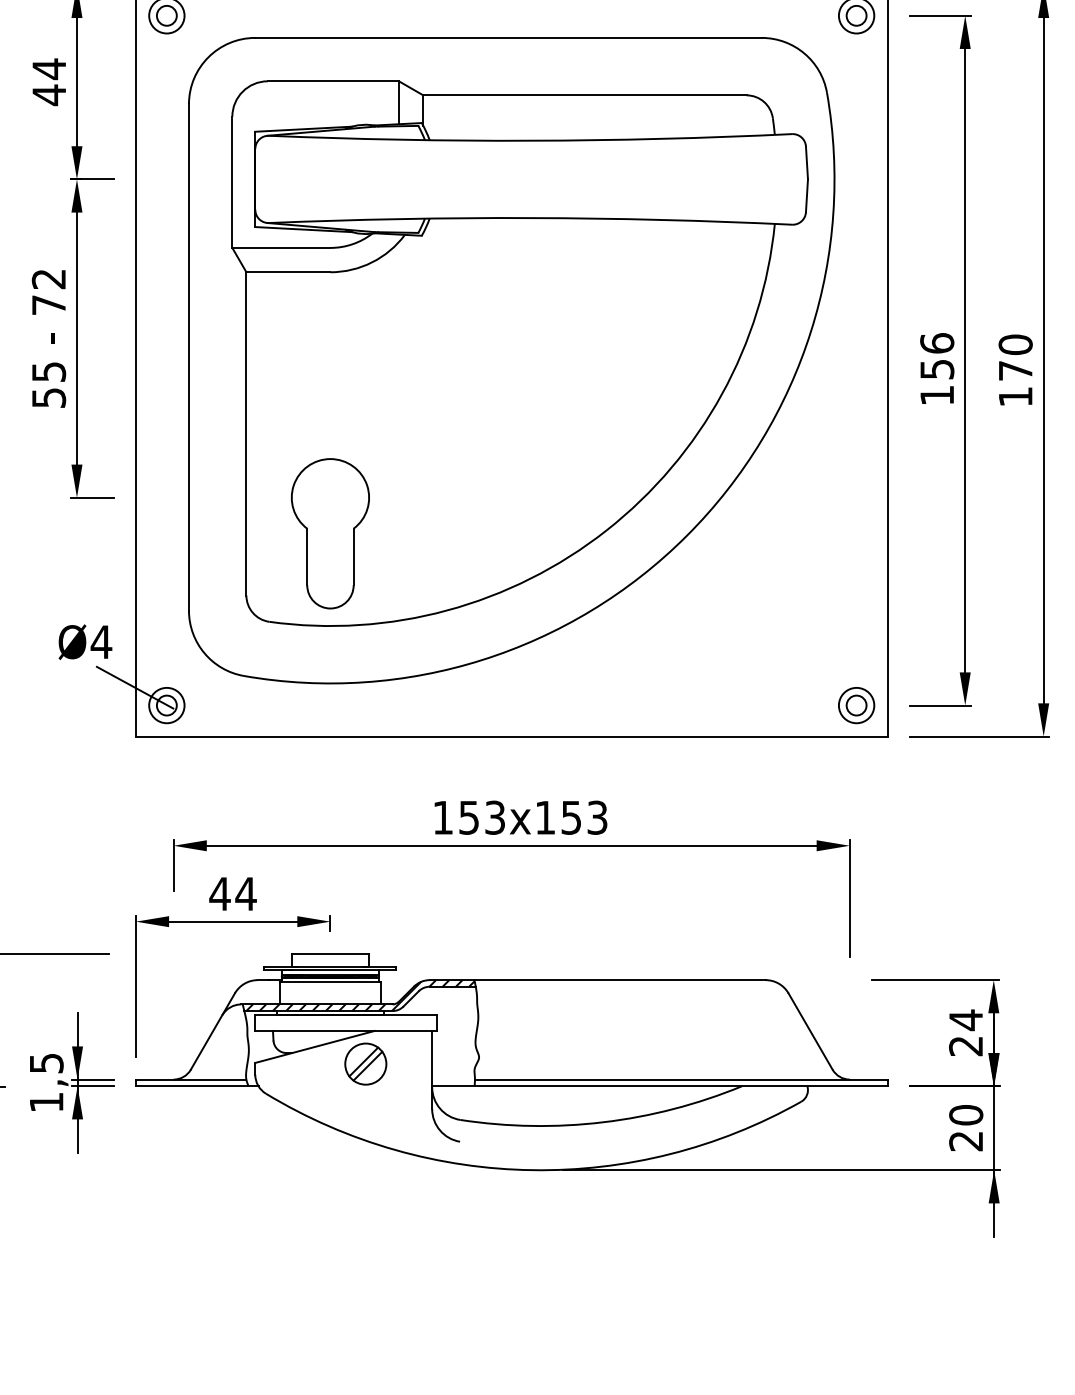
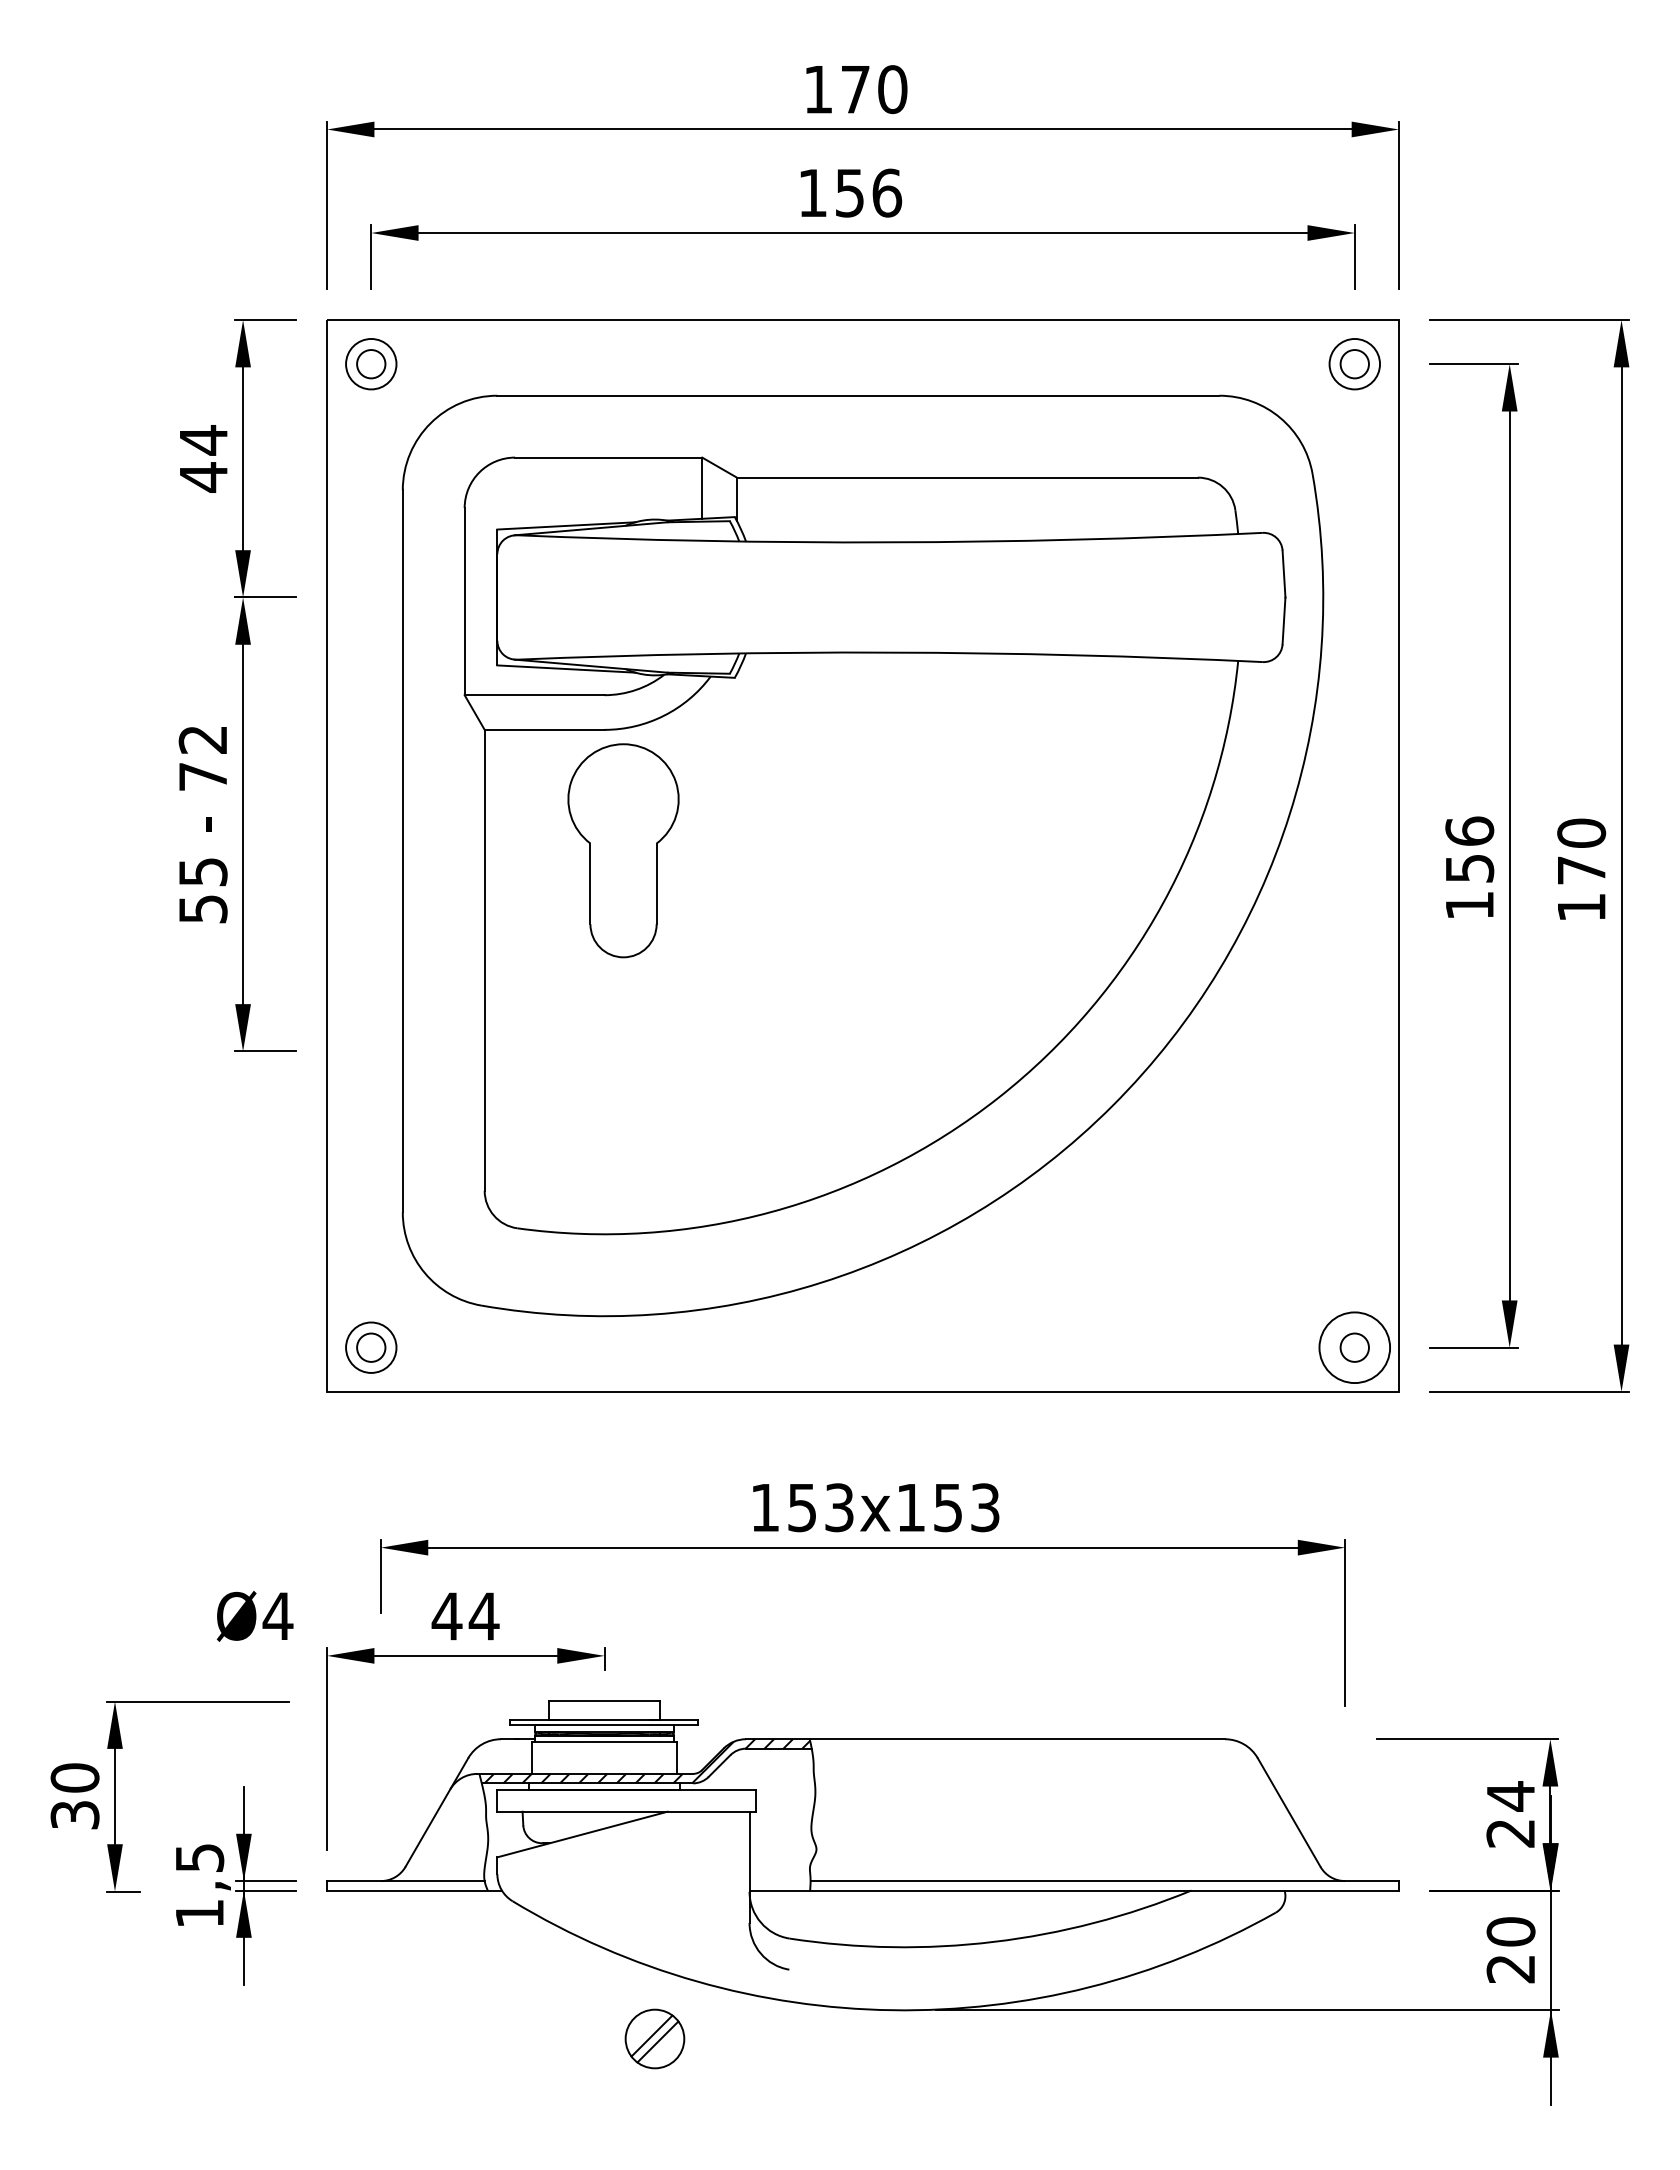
part: (330, 533) -> (623, 850), moved
text: (84, 642) -> (254, 1616), moved
line: (134, 687) -> (325, 1321), removed
circle: (856, 705) -> (1354, 1347), size x1.4
part: (365, 1063) -> (654, 2038), moved

